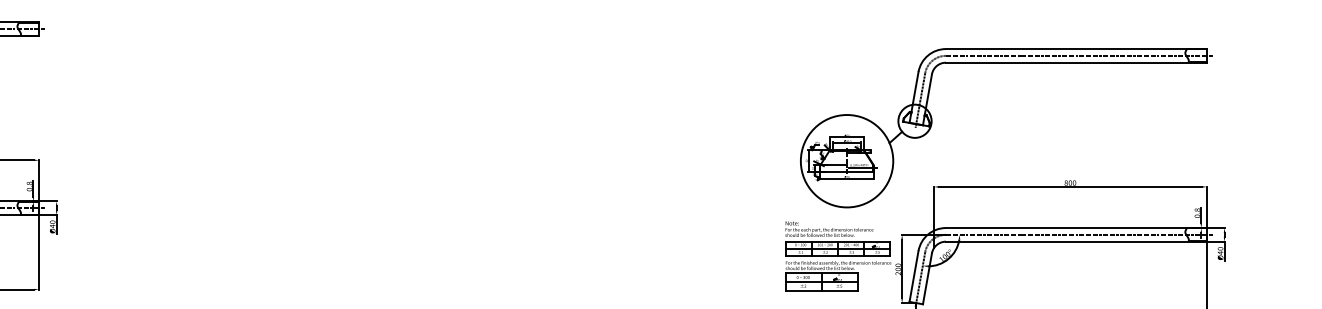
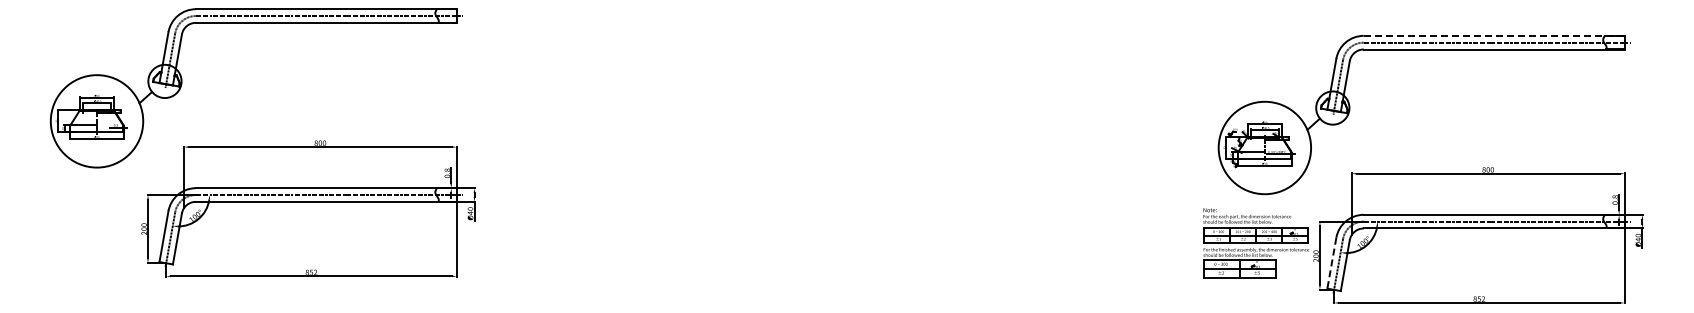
line: (1076, 48) -> (1494, 35), solid -> dashed
line: (913, 276) -> (1331, 263), solid -> dashed

